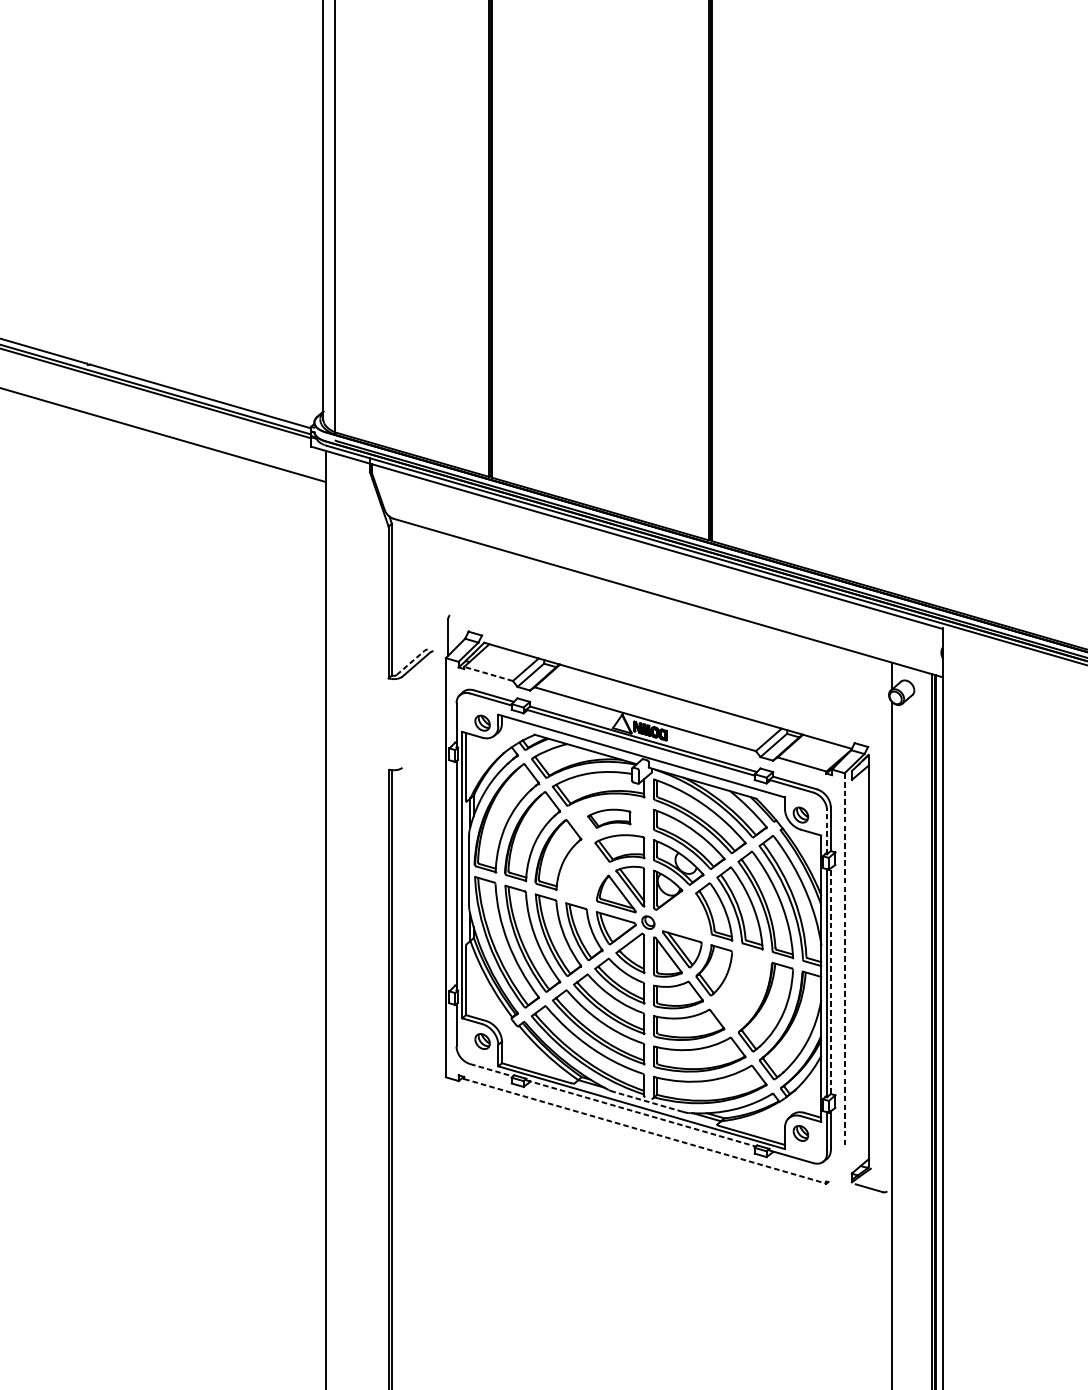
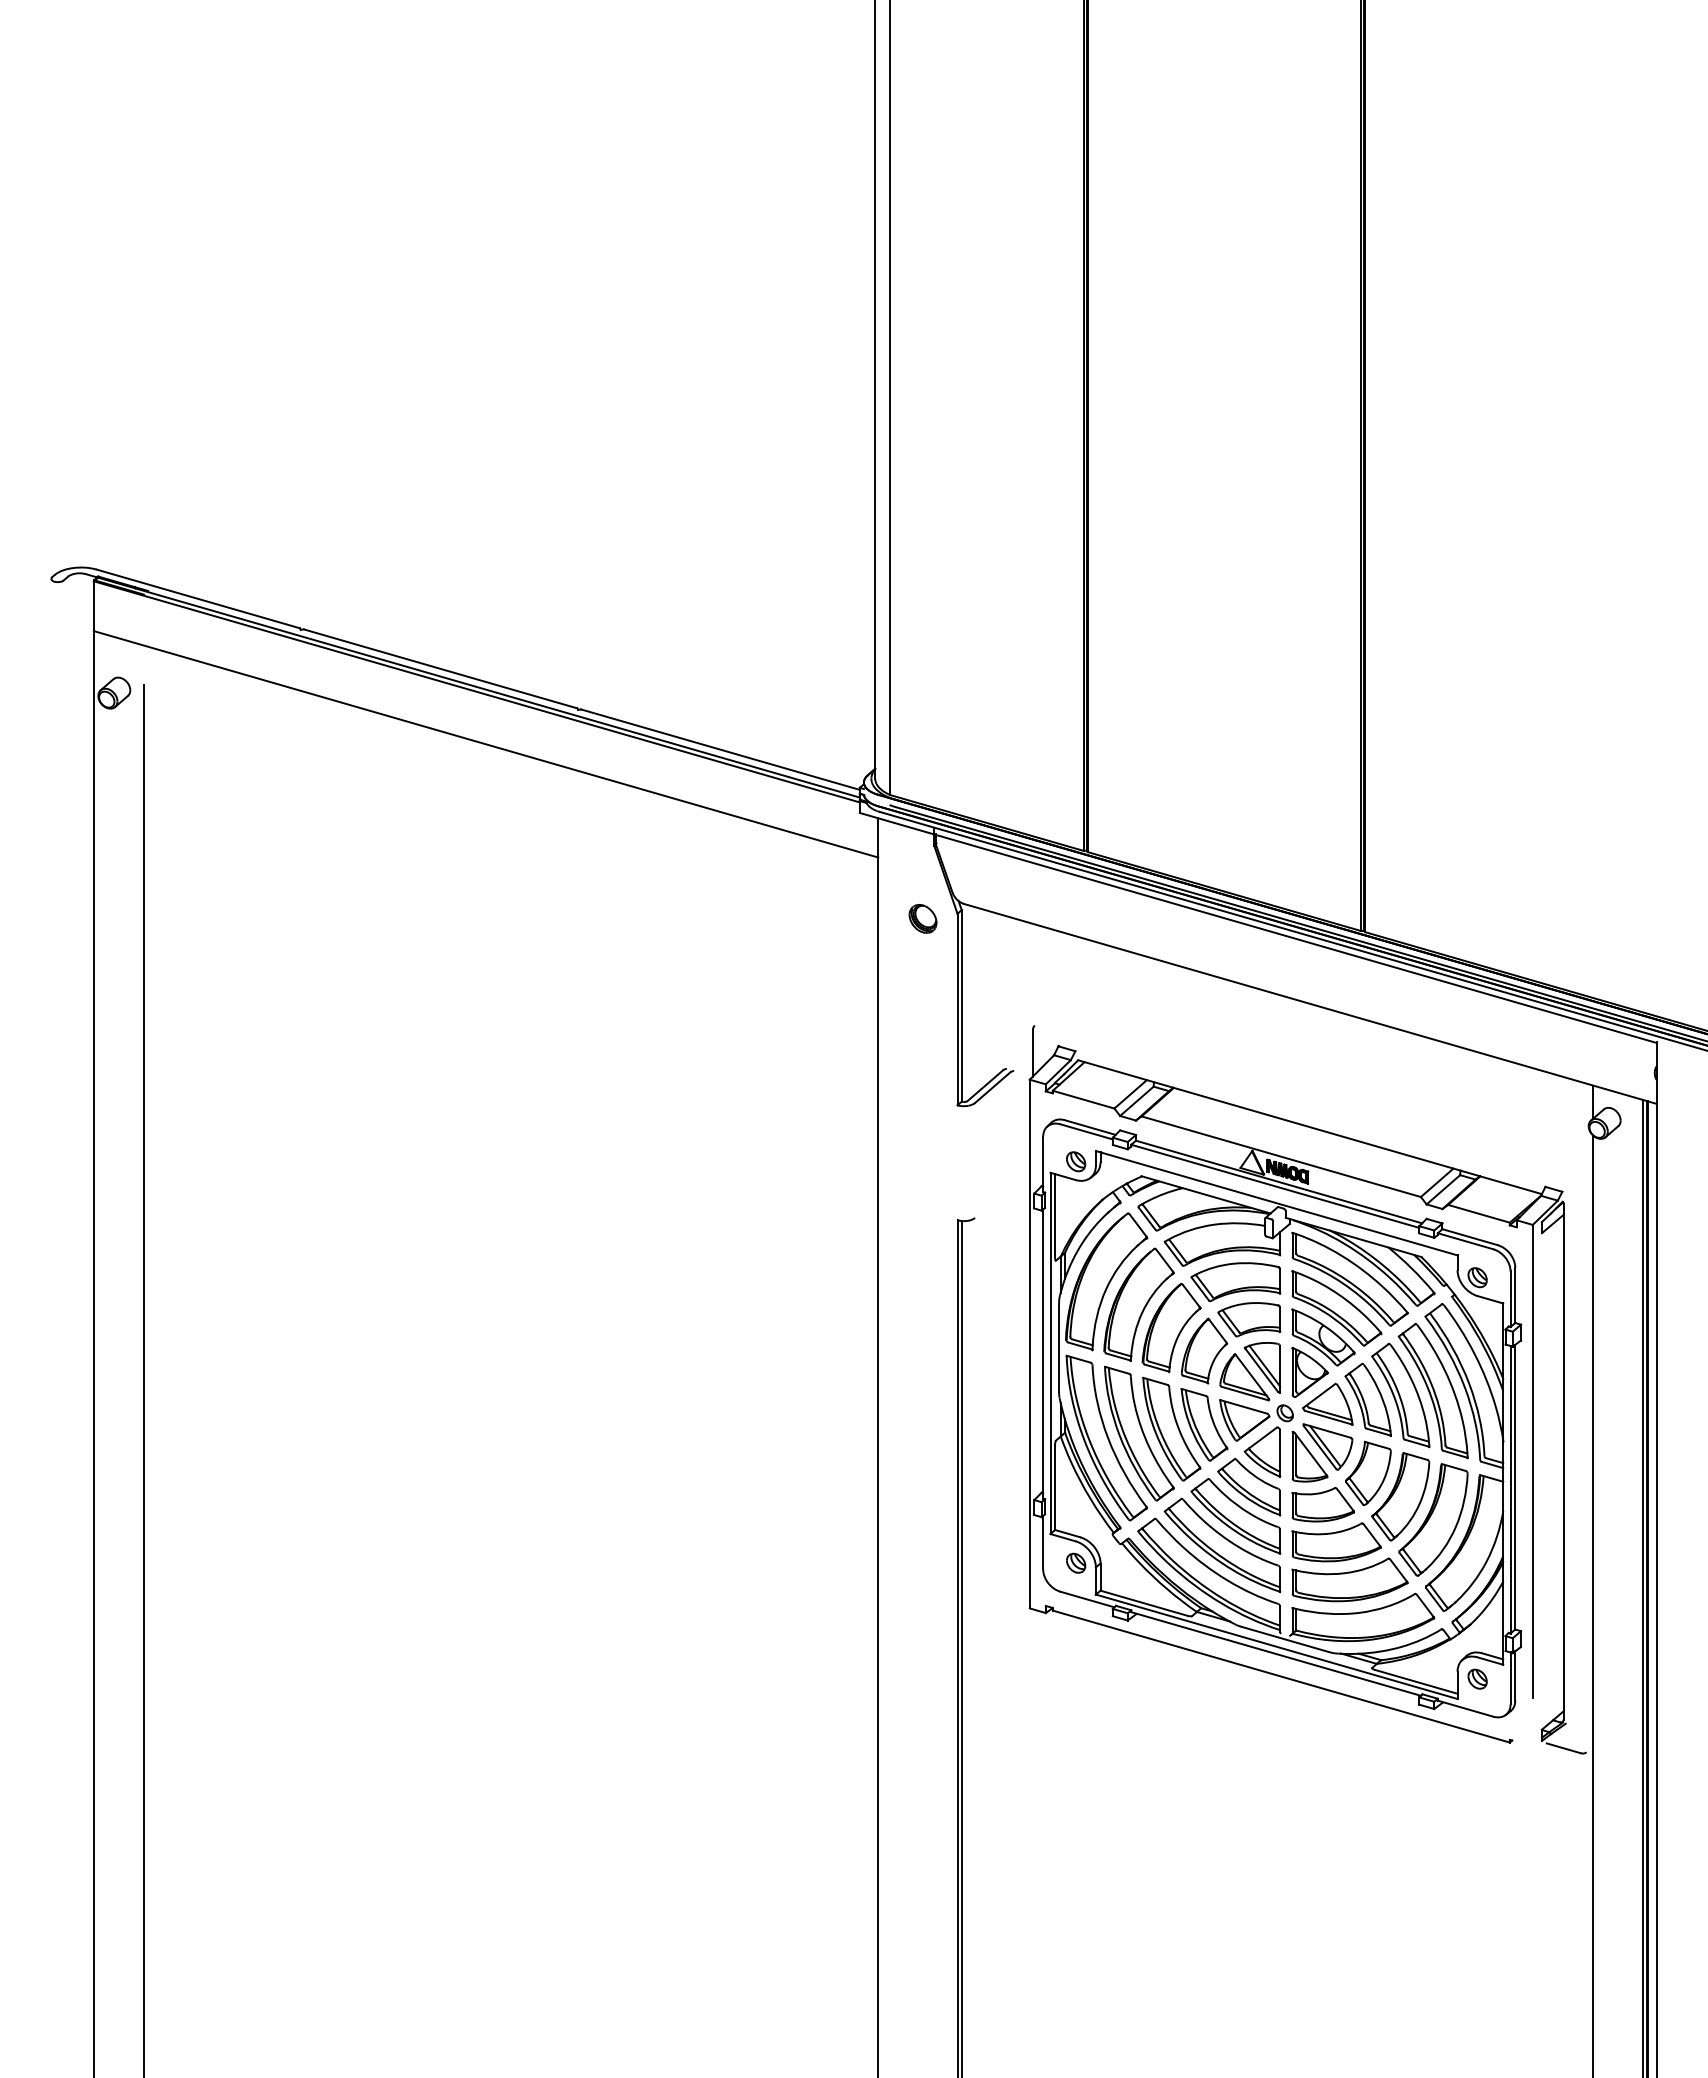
part: (360, 530) -> (922, 918), added
line: (410, 662) -> (985, 1085), dashed -> solid
line: (488, 673) -> (1083, 1099), dashed -> solid
part: (608, 818) -> (1235, 1282), size x1.67
line: (826, 832) -> (1510, 1299), dashed -> solid
part: (584, 872) -> (1204, 1350), added
part: (681, 914) -> (1327, 1403), added
line: (844, 960) -> (1532, 1461), dashed -> solid
line: (830, 980) -> (1515, 1486), dashed -> solid
part: (739, 988) -> (1400, 1496), added
line: (491, 1070) -> (1087, 1599), dashed -> solid
line: (647, 1101) -> (1284, 1639), dashed -> solid
line: (641, 1113) -> (1276, 1653), dashed -> solid
line: (645, 1131) -> (1281, 1676), dashed -> solid

